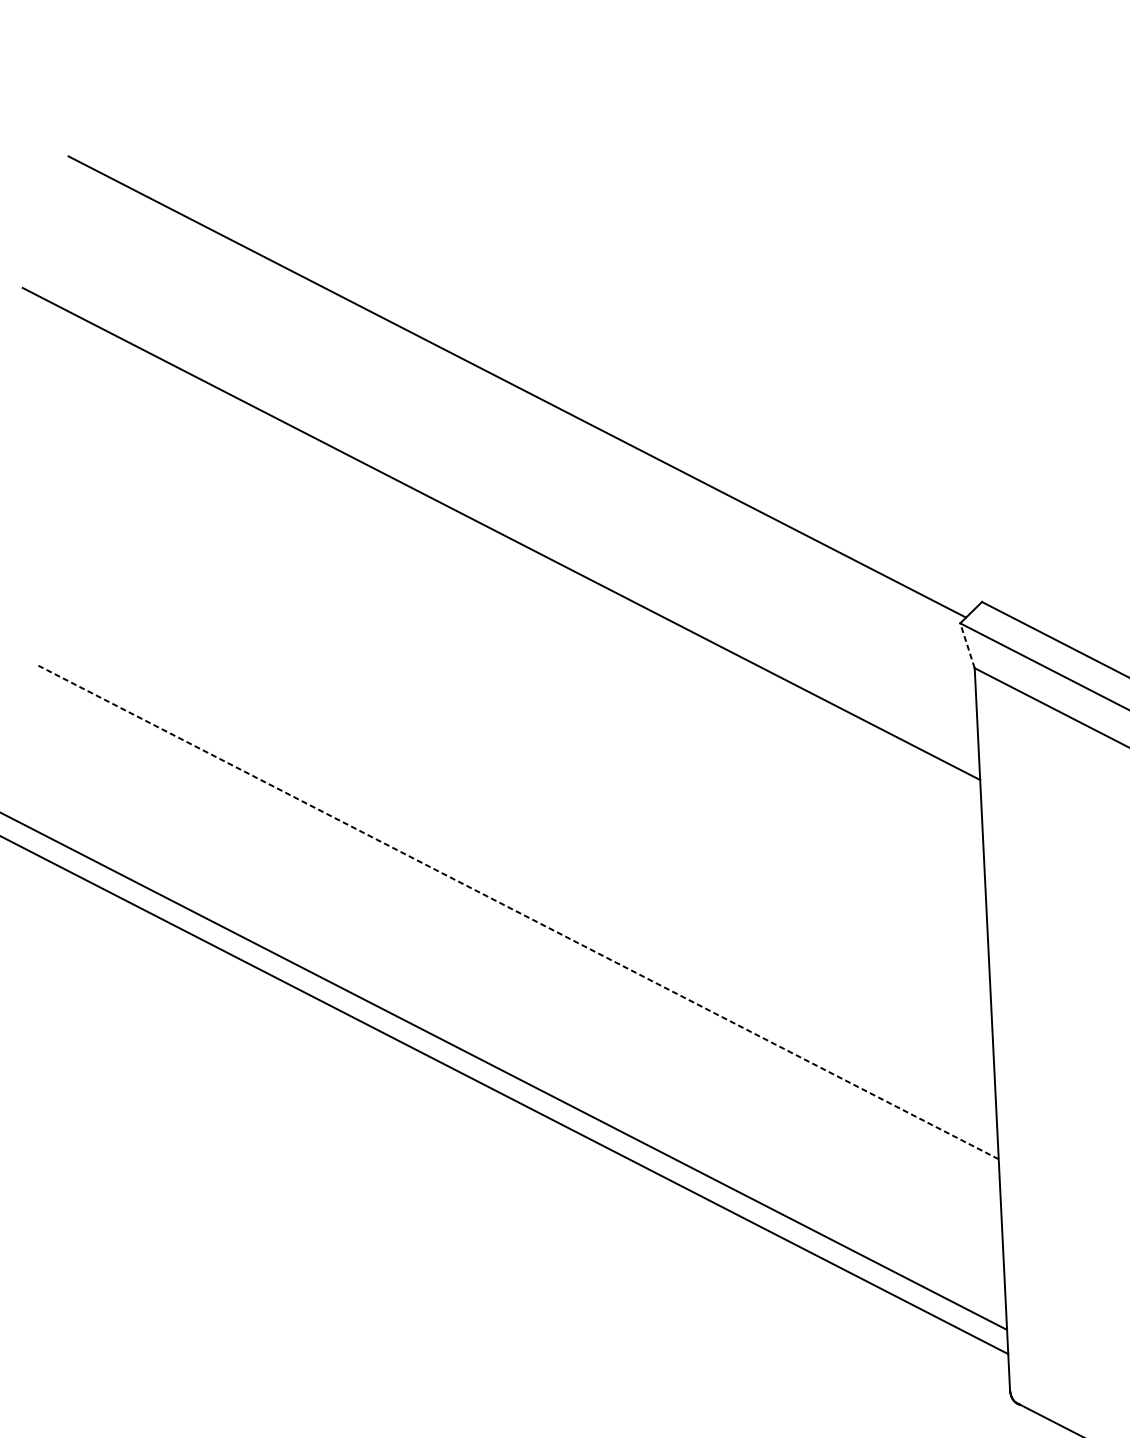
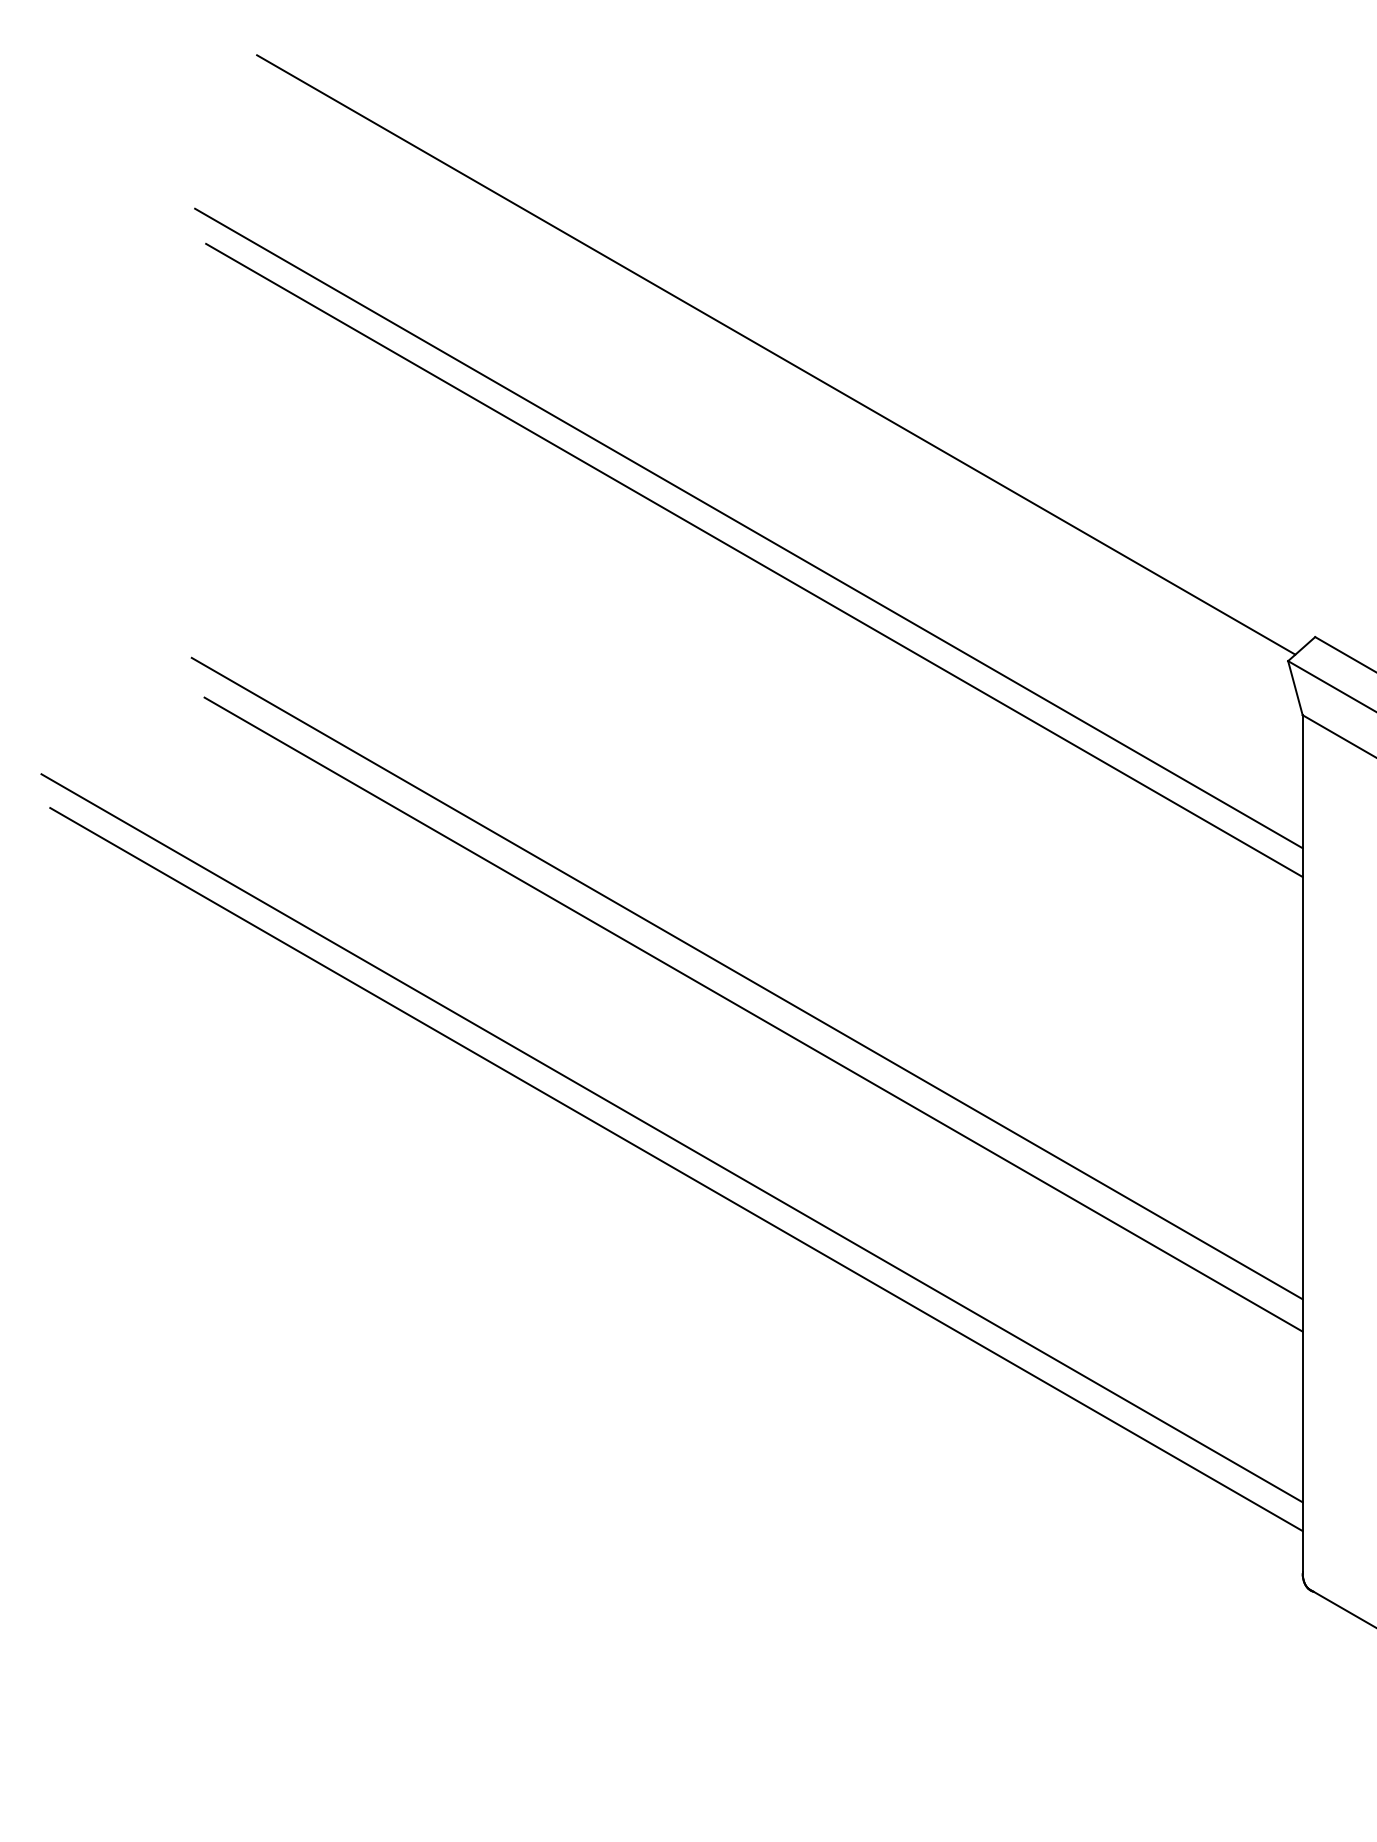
line: (507, 559) -> (754, 559), added
line: (967, 645) -> (1295, 687), dashed -> solid
line: (517, 912) -> (746, 978), dashed -> solid
line: (525, 942) -> (753, 1014), added

